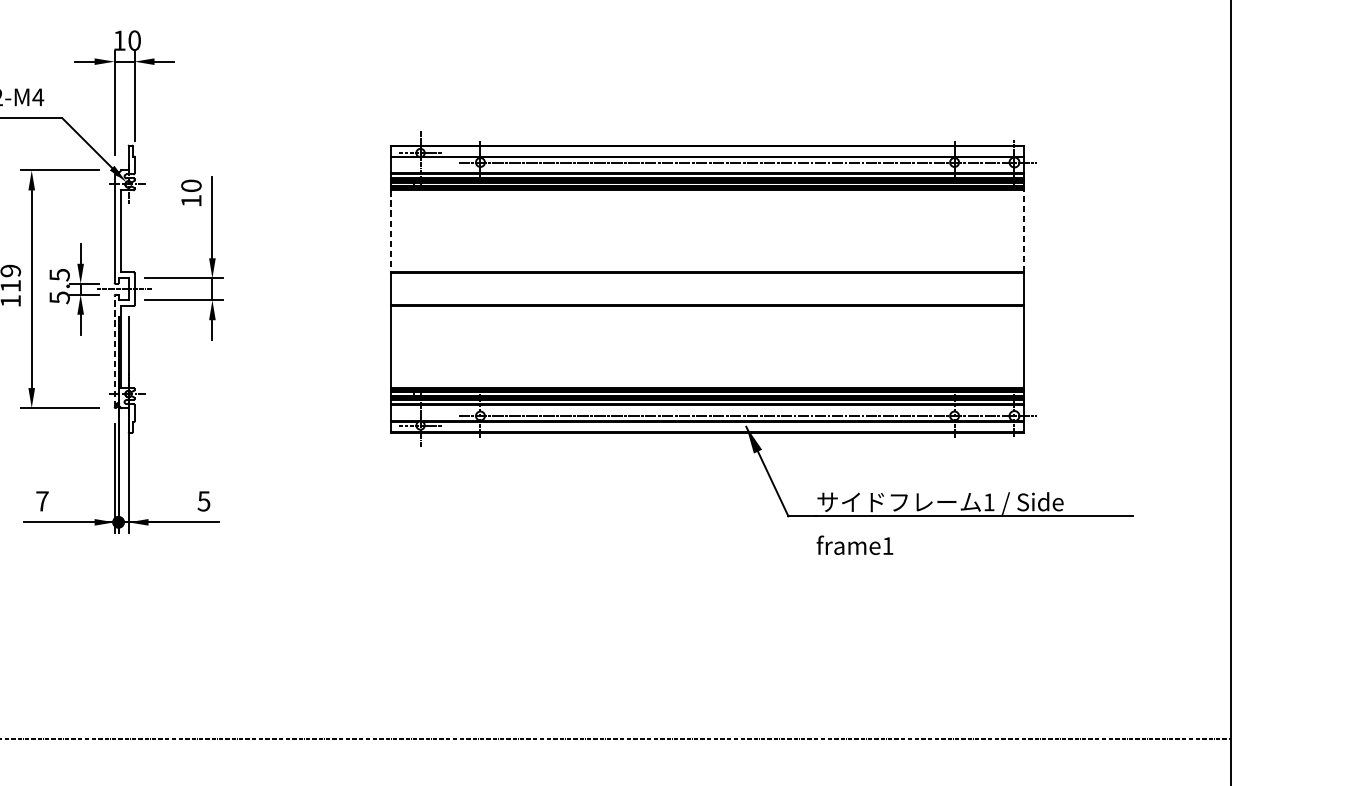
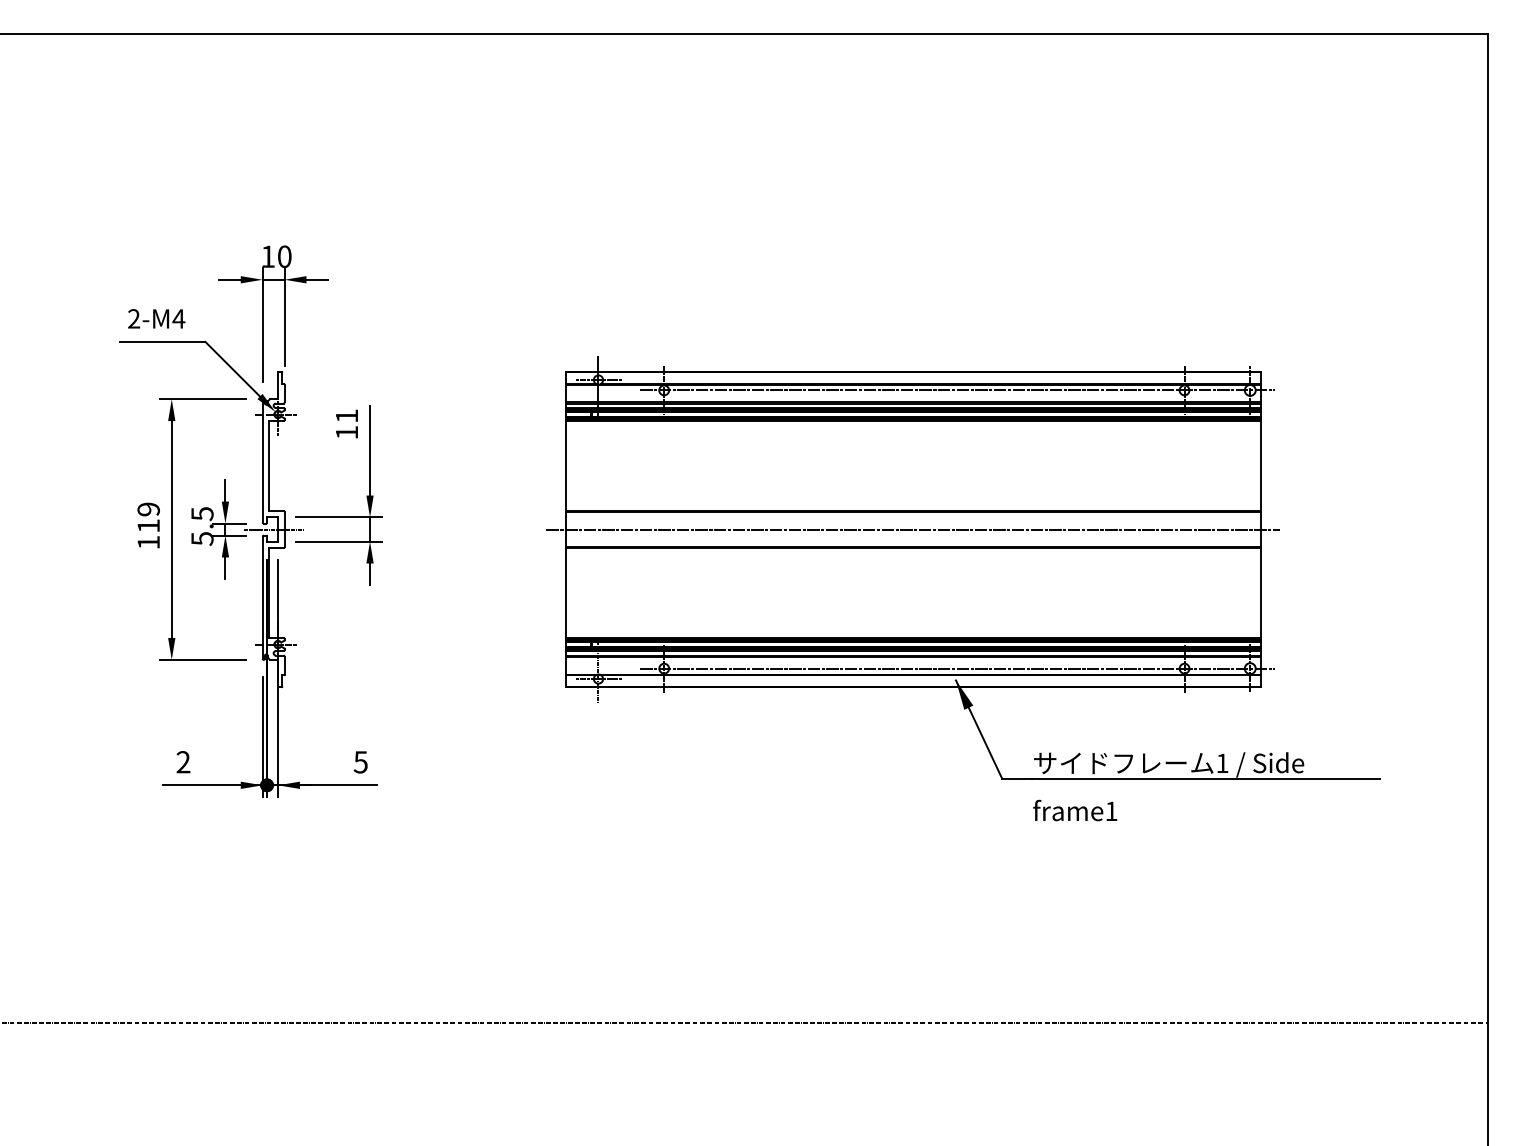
text: (190, 185) -> (346, 415), 10 -> 11
line: (390, 231) -> (565, 466), dashed -> solid
line: (1024, 231) -> (1261, 466), dashed -> solid
line: (707, 289) -> (913, 529), added
line: (114, 351) -> (262, 597), dashed -> solid
text: (42, 501) -> (183, 762), 7 -> 2

